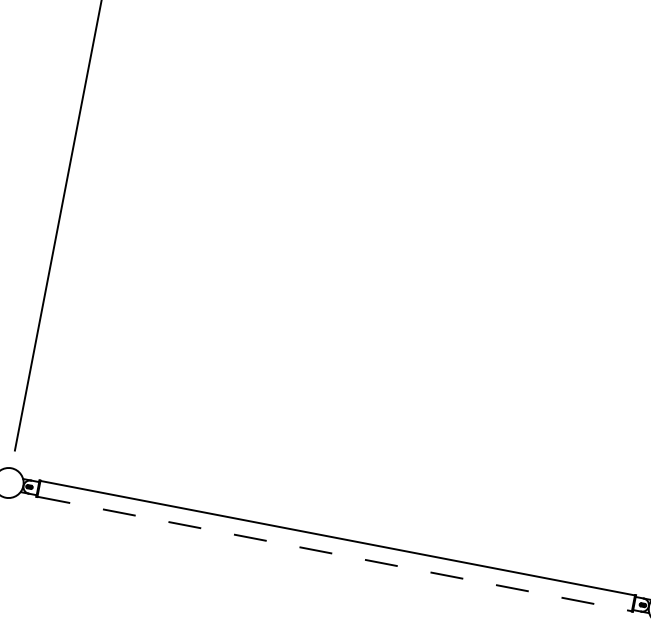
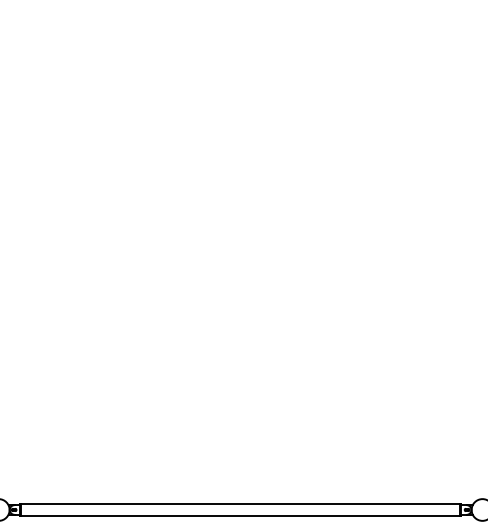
line: (334, 553) -> (240, 515), dashed -> solid

